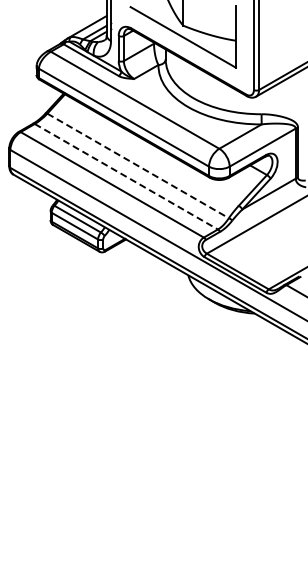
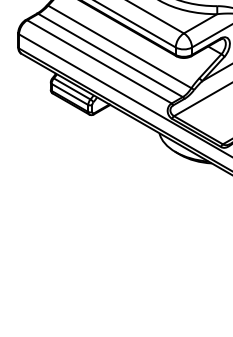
line: (138, 165) -> (120, 46), dashed -> solid
line: (126, 176) -> (110, 55), dashed -> solid

